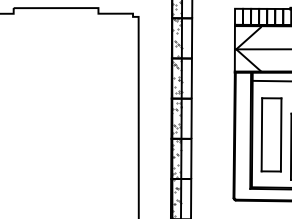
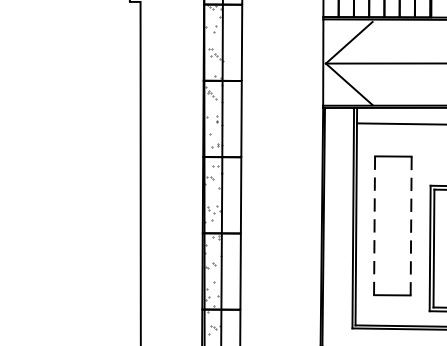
line: (261, 134) -> (373, 225), solid -> dashed
line: (281, 134) -> (411, 225), solid -> dashed

